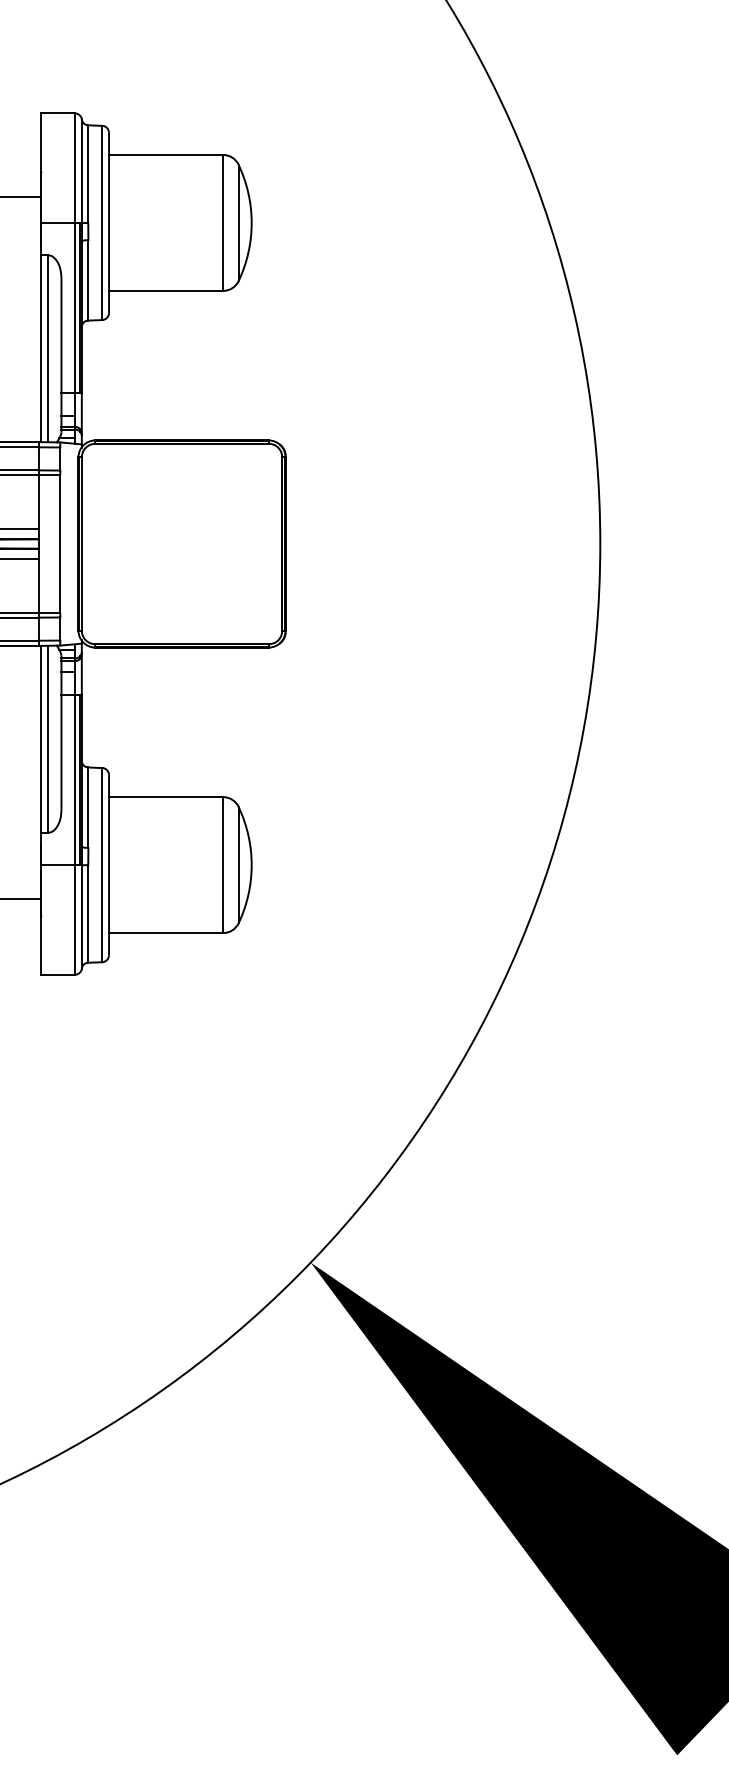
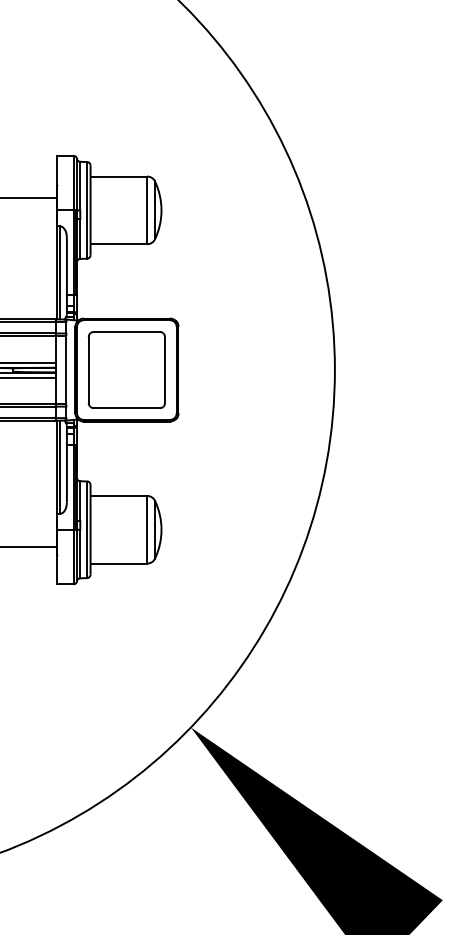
part: (181, 542) -> (126, 369), added

